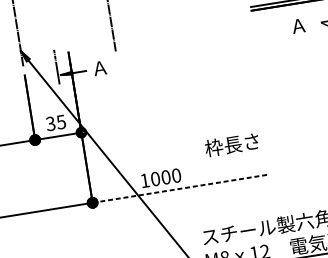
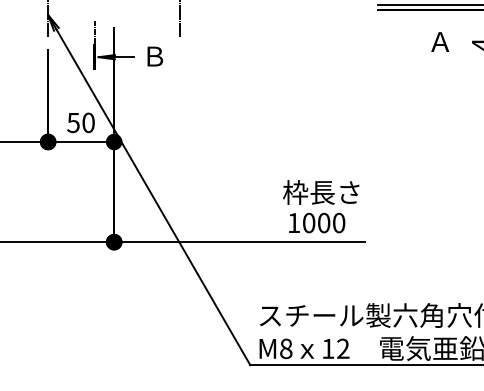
text: (100, 68) -> (154, 56), Ａ -> Ｂ
text: (56, 122) -> (81, 122), 35 -> 50
text: (161, 177) -> (317, 222), moved
line: (181, 188) -> (240, 242), dashed -> solid

